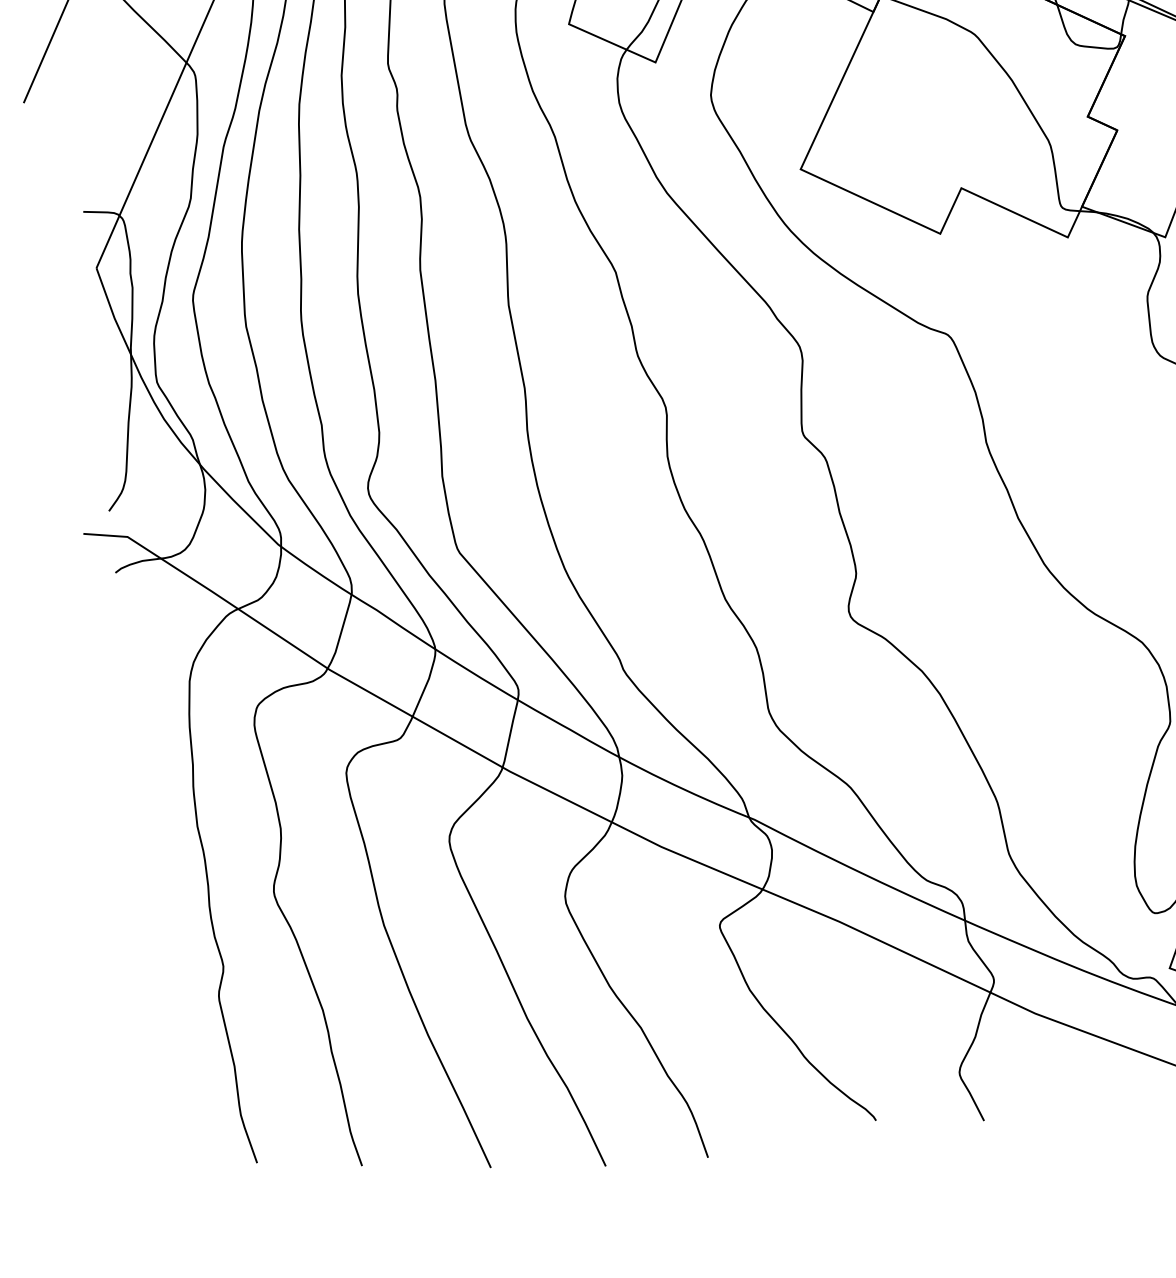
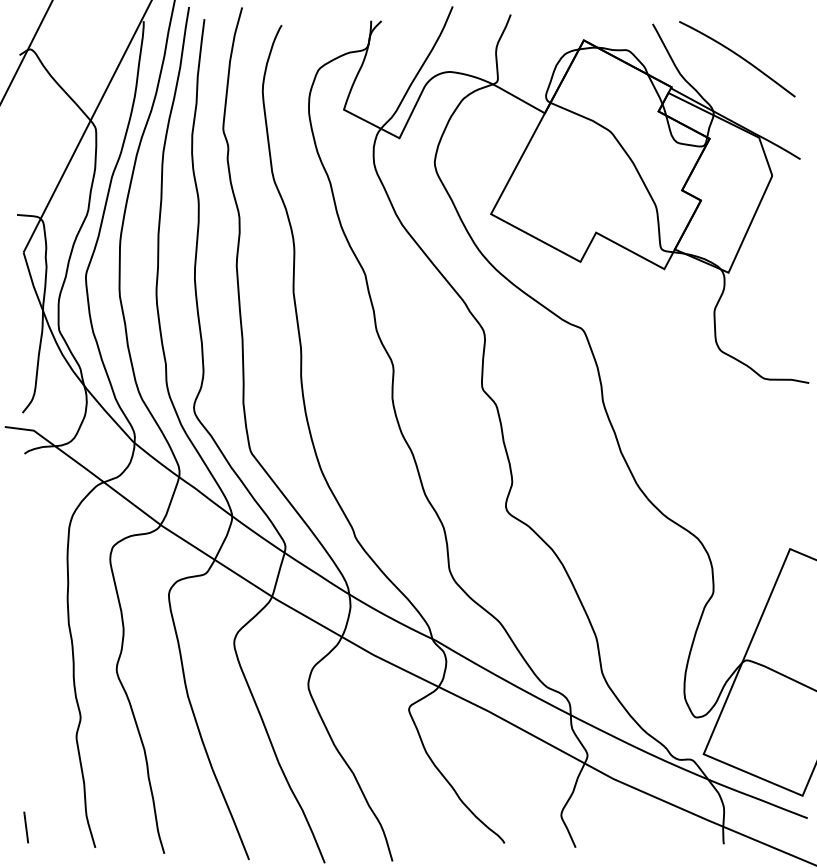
line: (149, 1138) -> (25, 827), added

